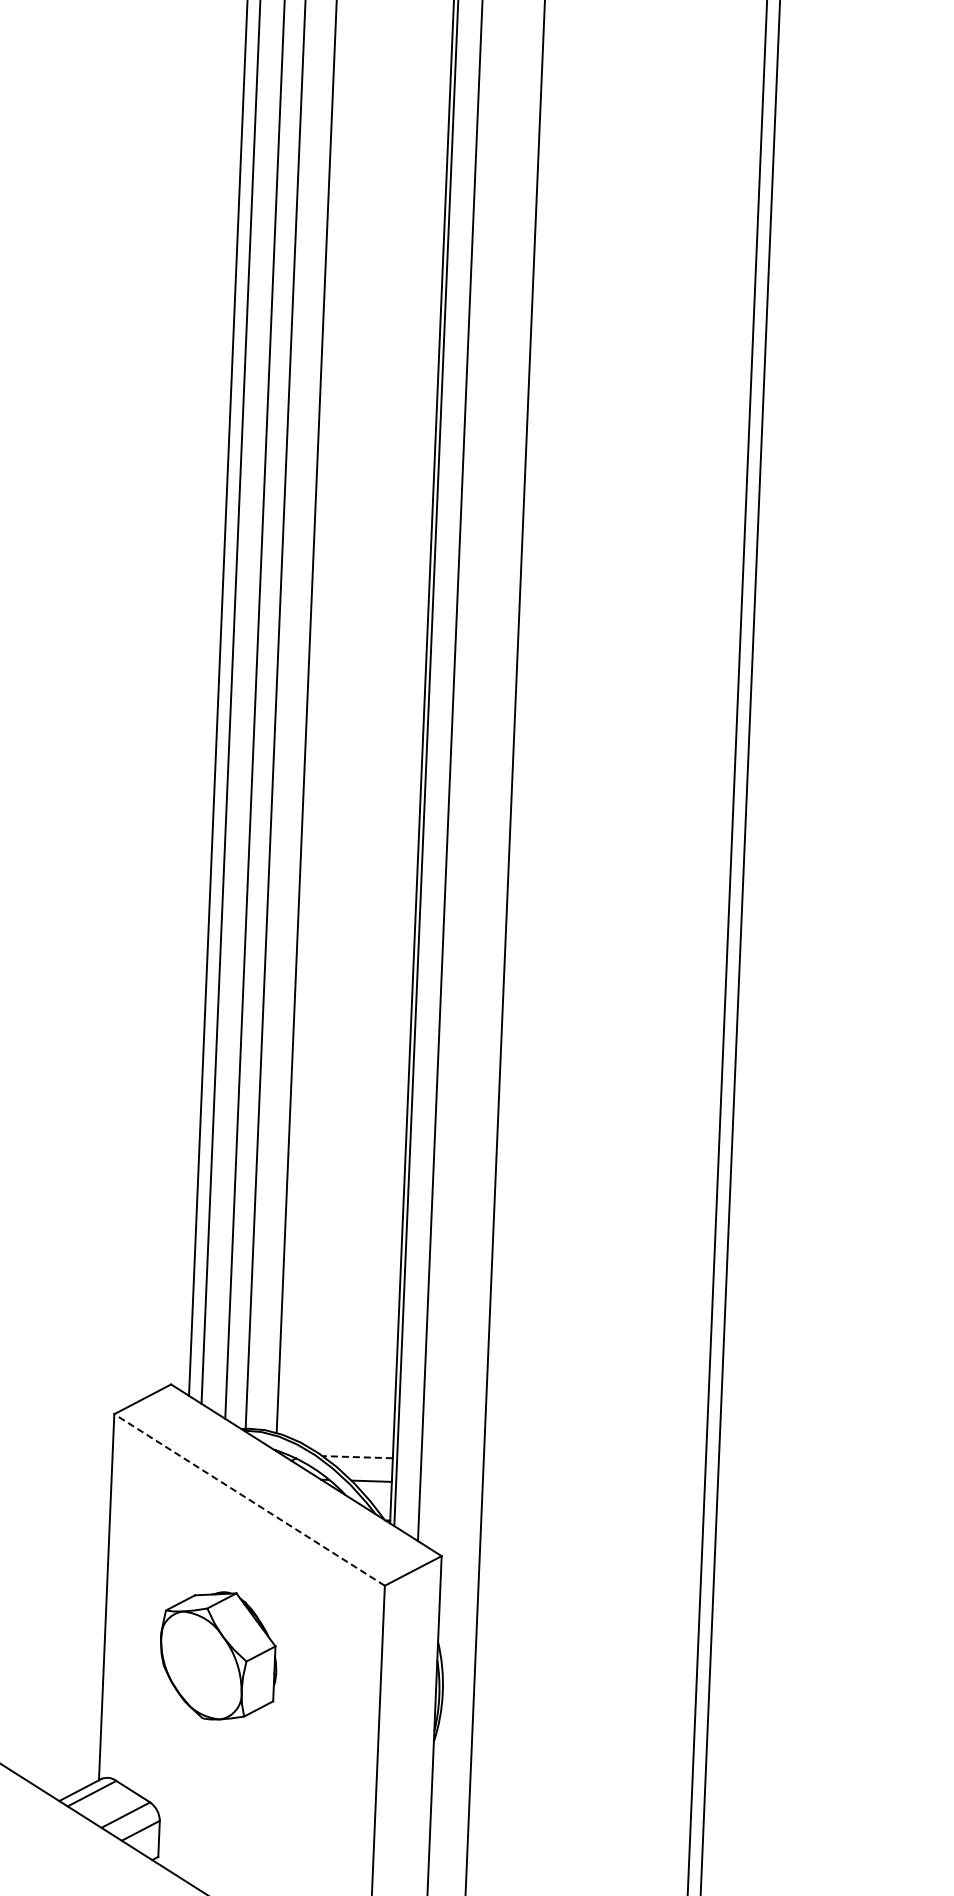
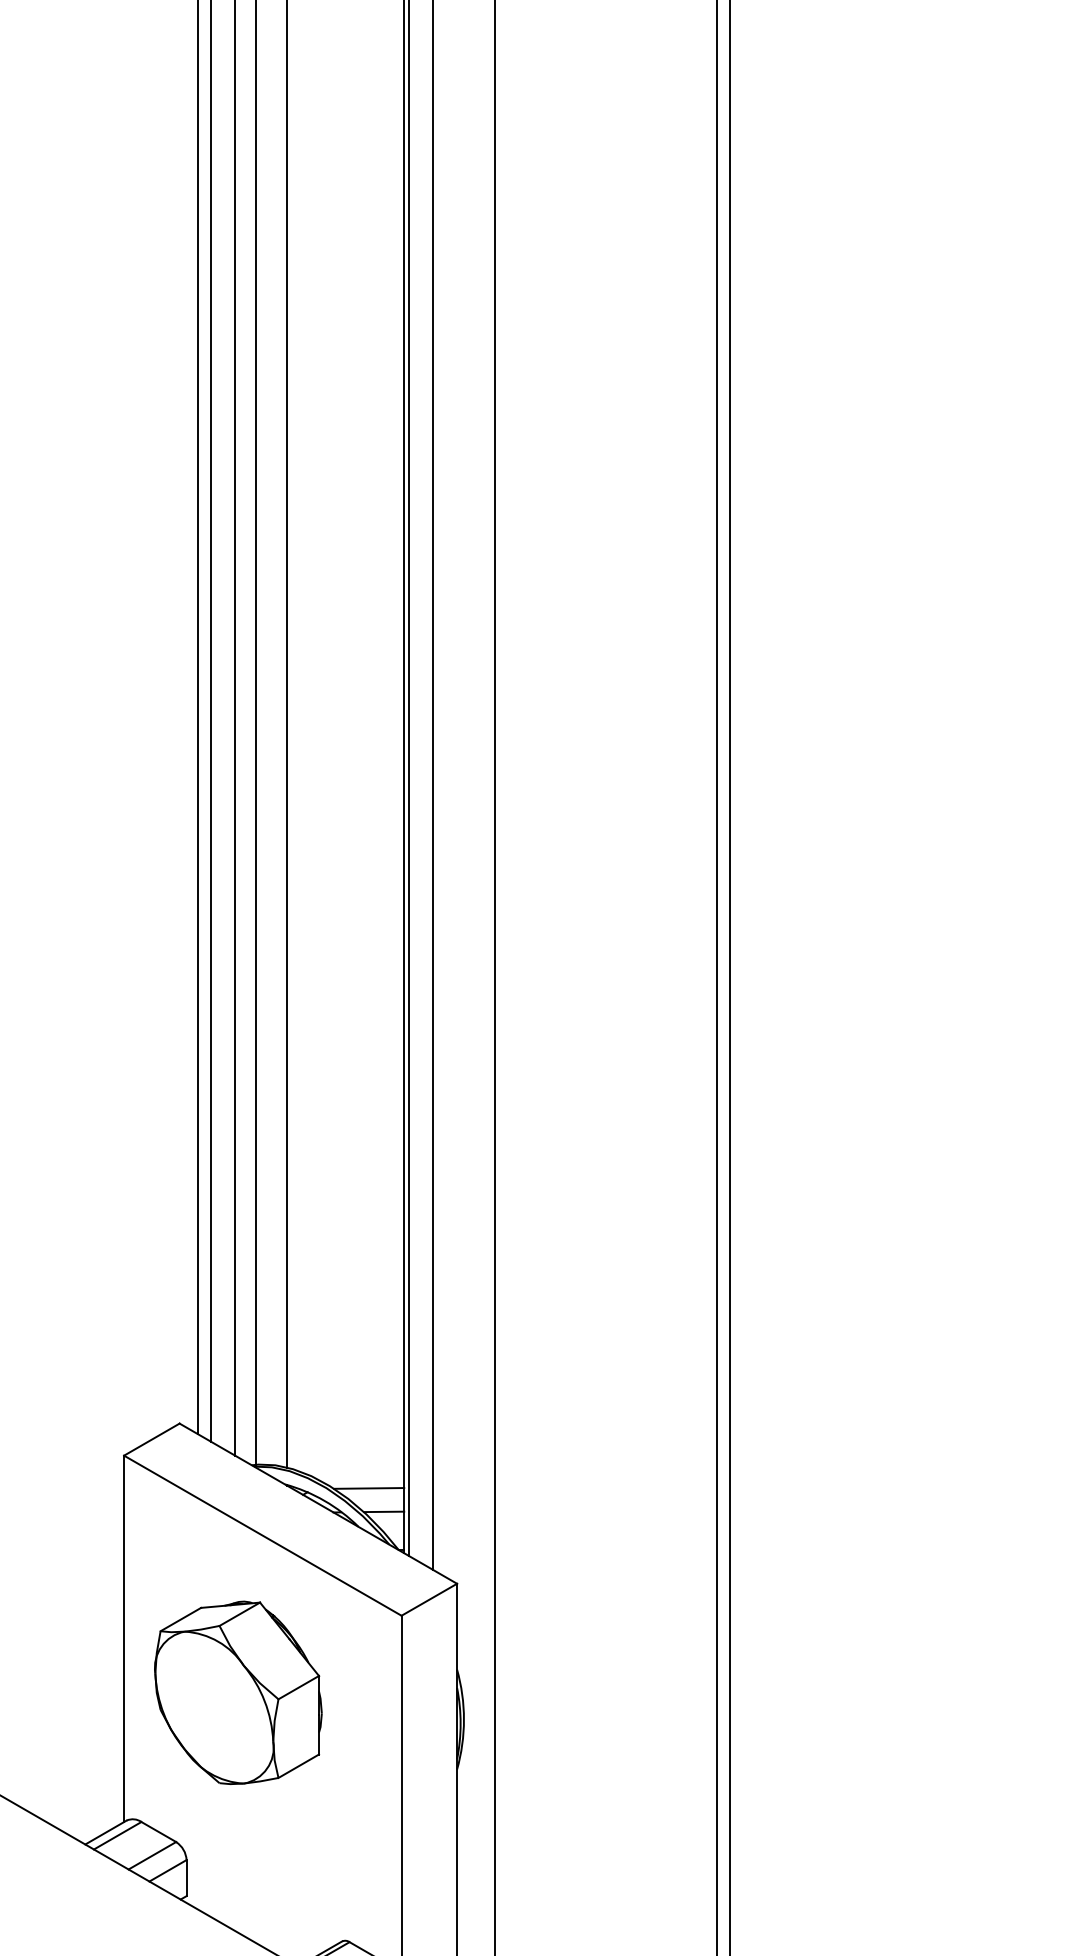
line: (357, 1457) -> (368, 1488), dashed -> solid
line: (249, 1499) -> (262, 1535), dashed -> solid
part: (218, 1655) -> (238, 1692), size x1.43

